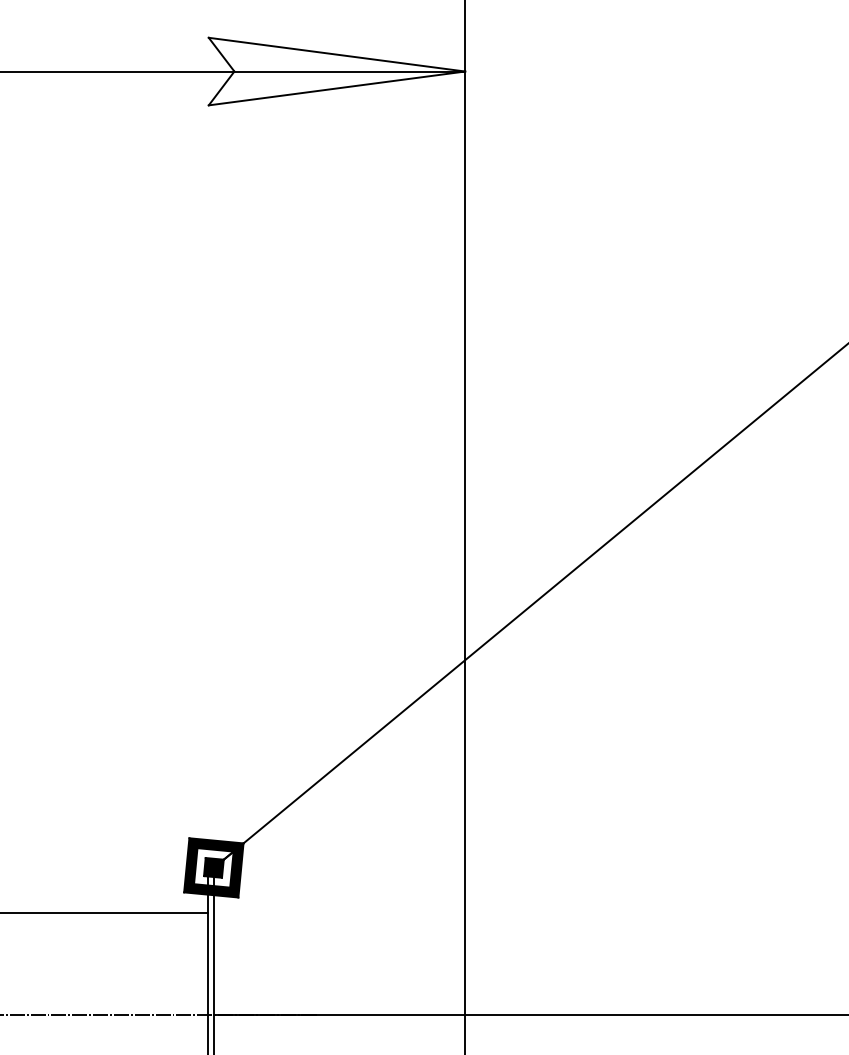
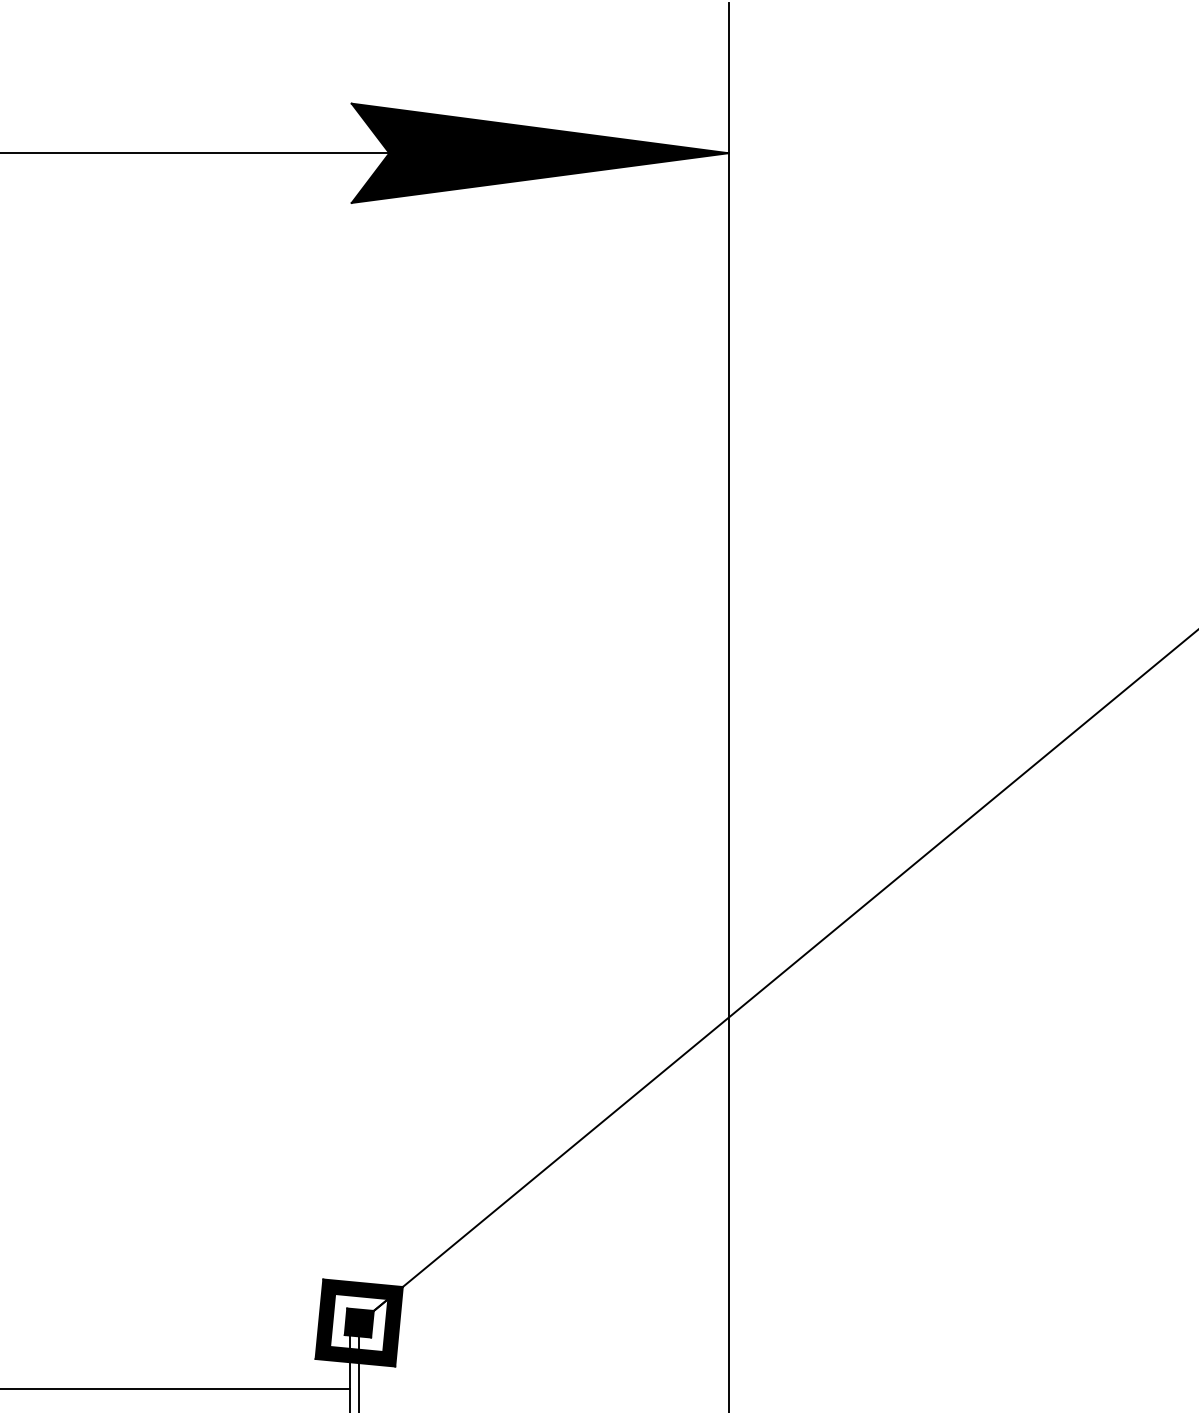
fill: (336, 71) -> (539, 153), added

